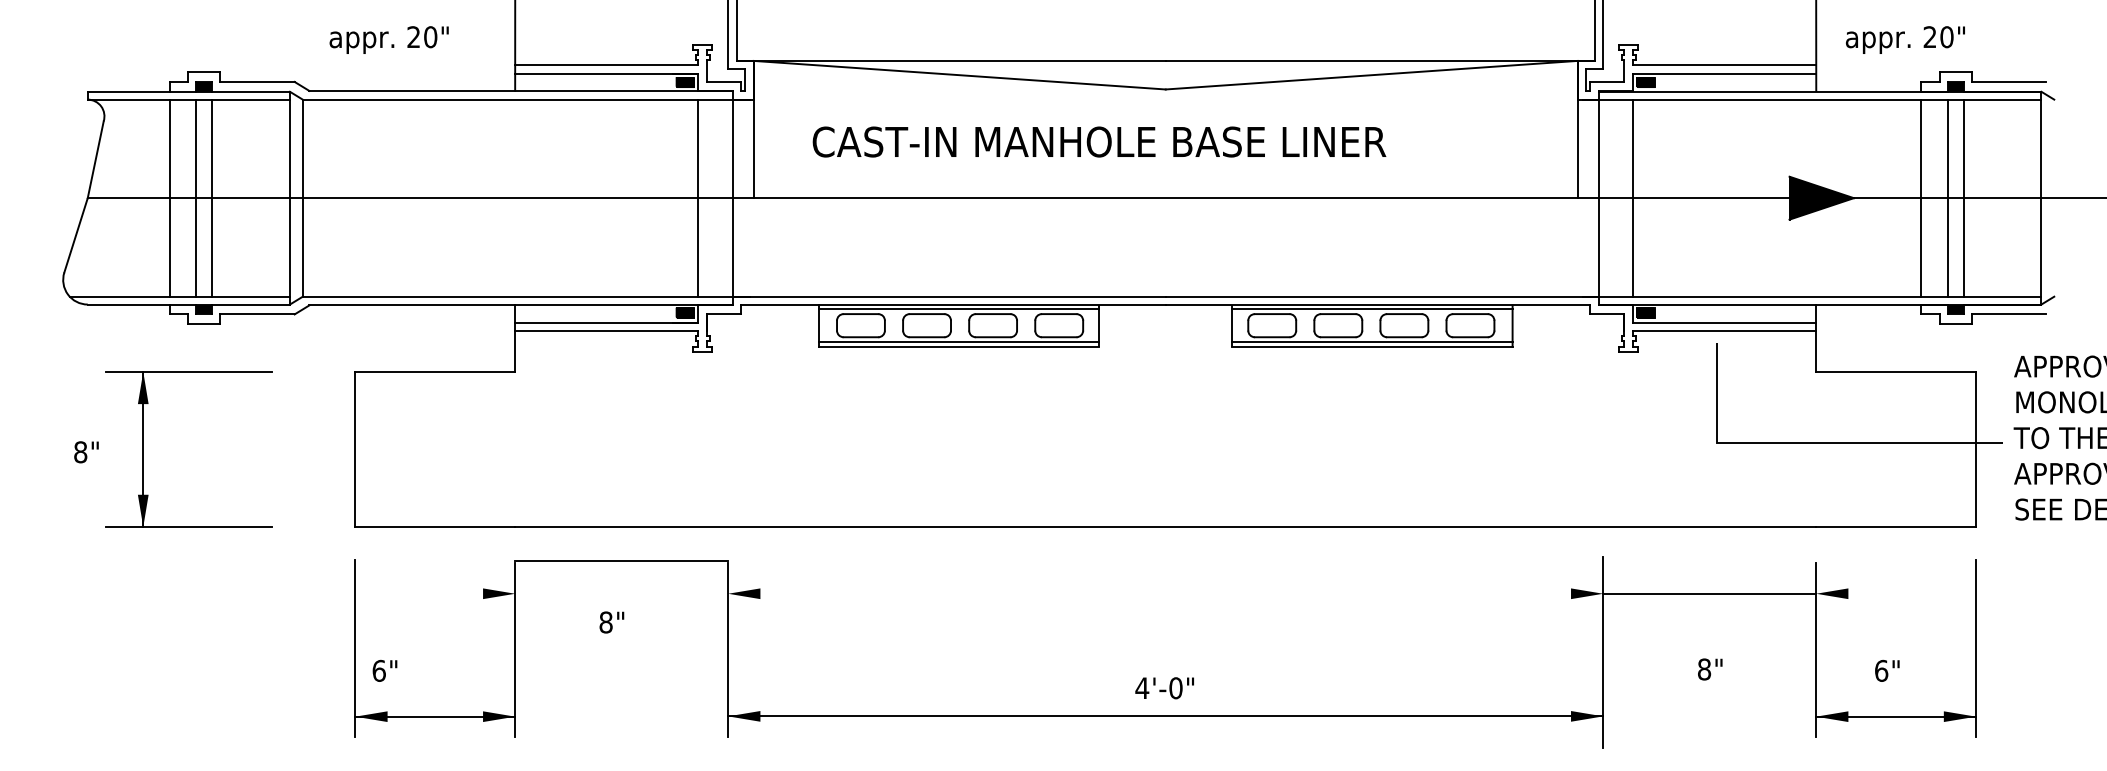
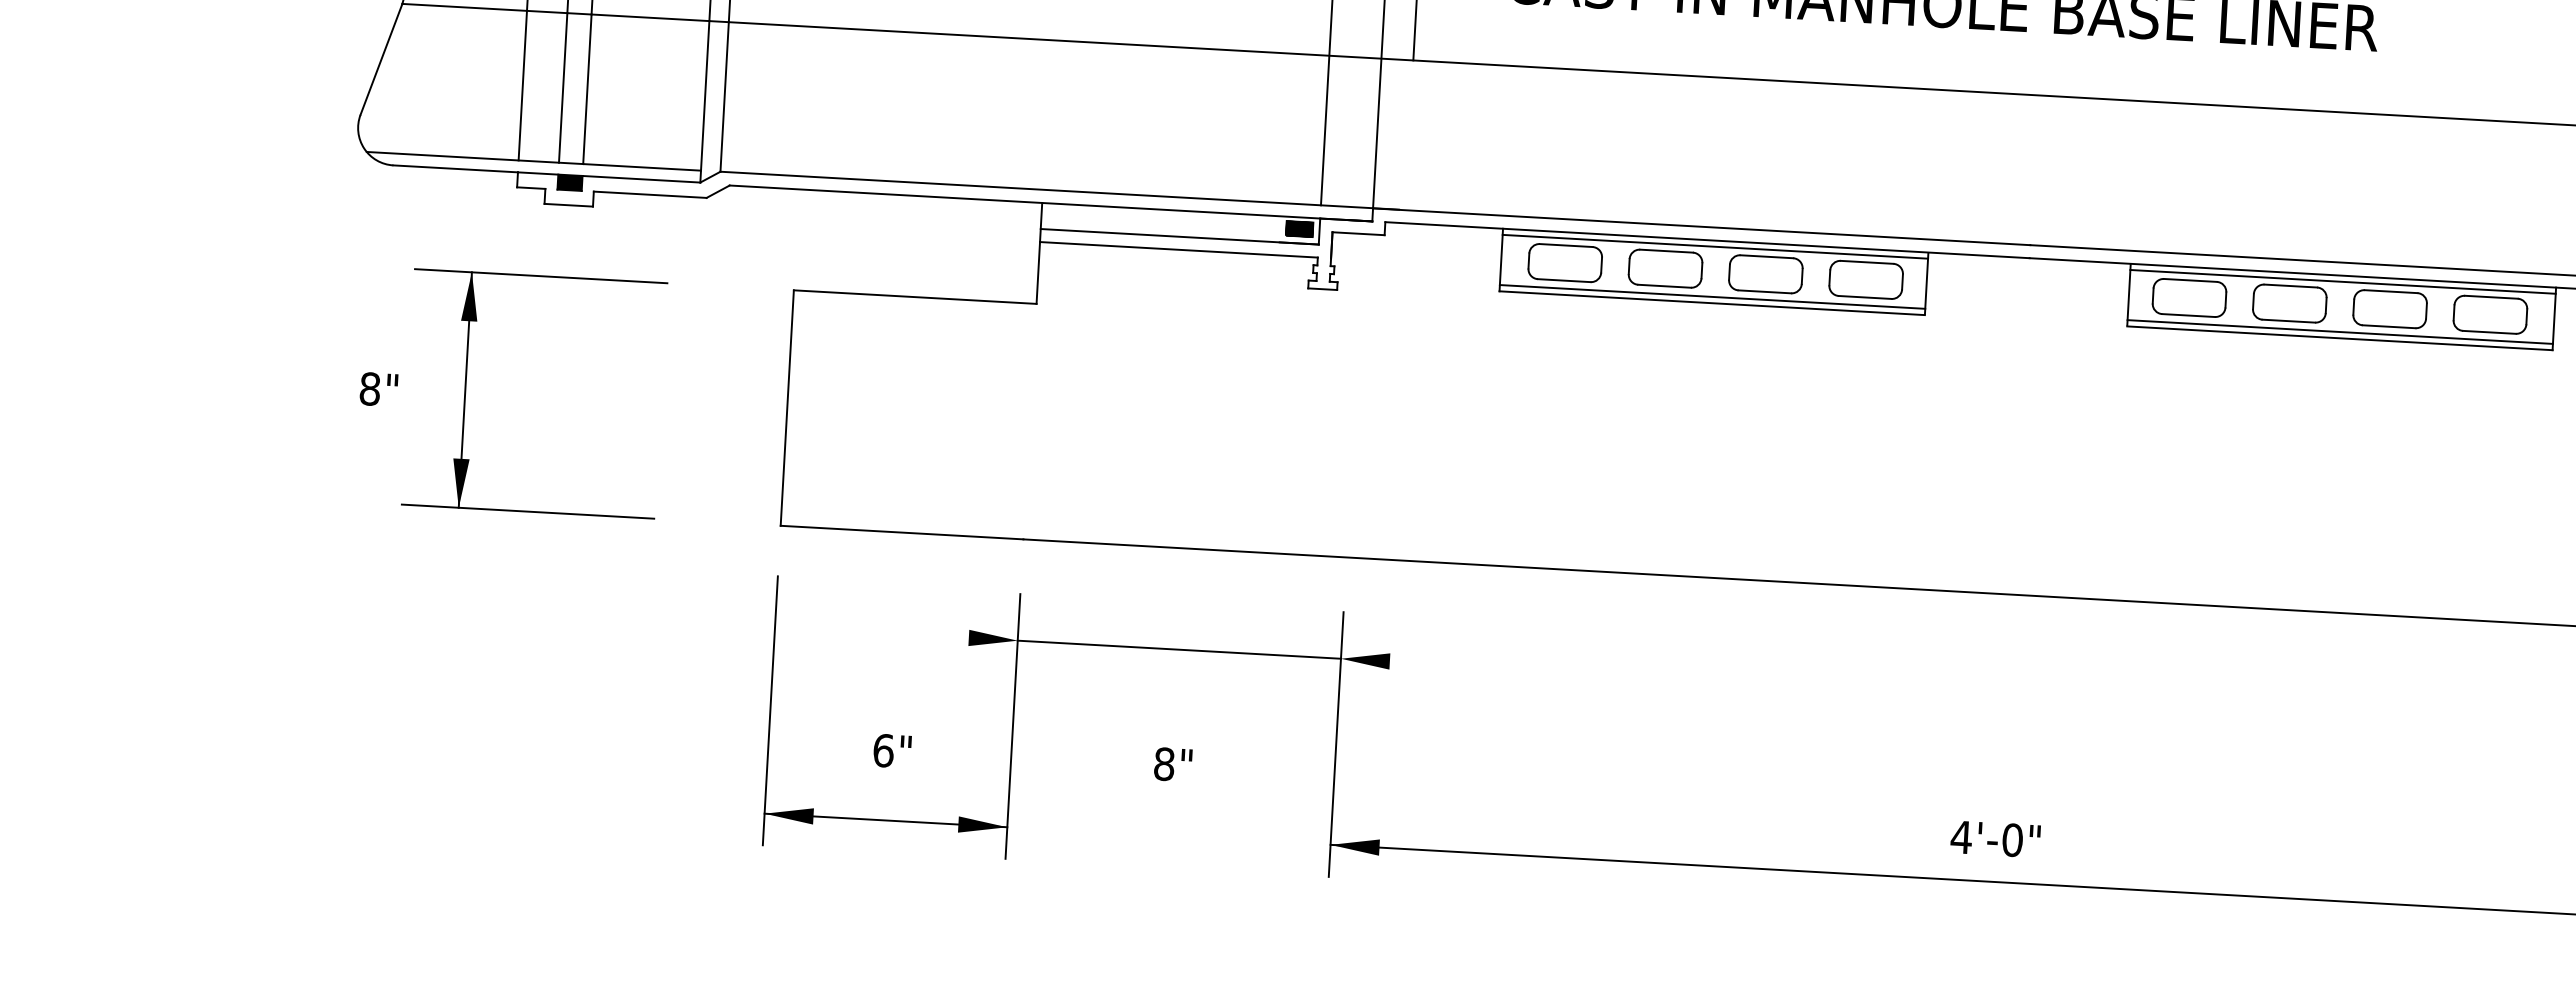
line: (621, 560) -> (1179, 649), moved
text: (611, 622) -> (1172, 764), moved
text: (384, 670) -> (891, 750), moved

